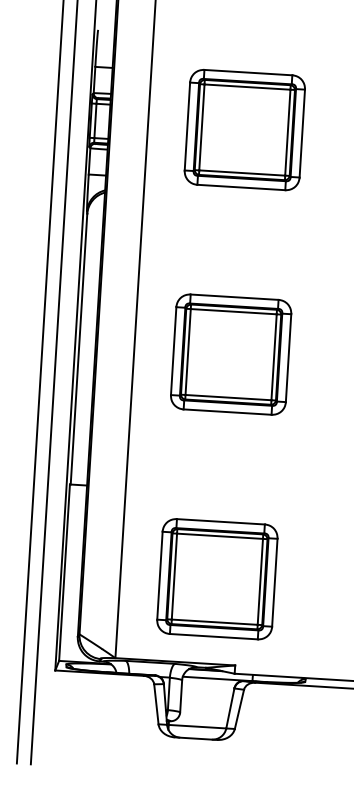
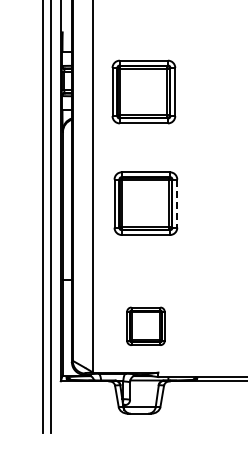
part: (244, 129) -> (143, 91), moved
line: (288, 357) -> (177, 203), solid -> dashed
part: (216, 579) -> (145, 326), size x0.6

